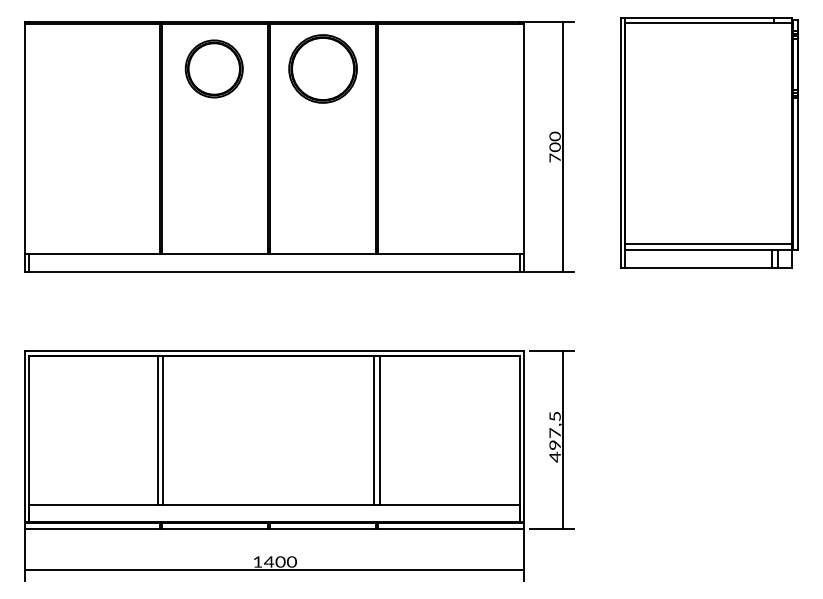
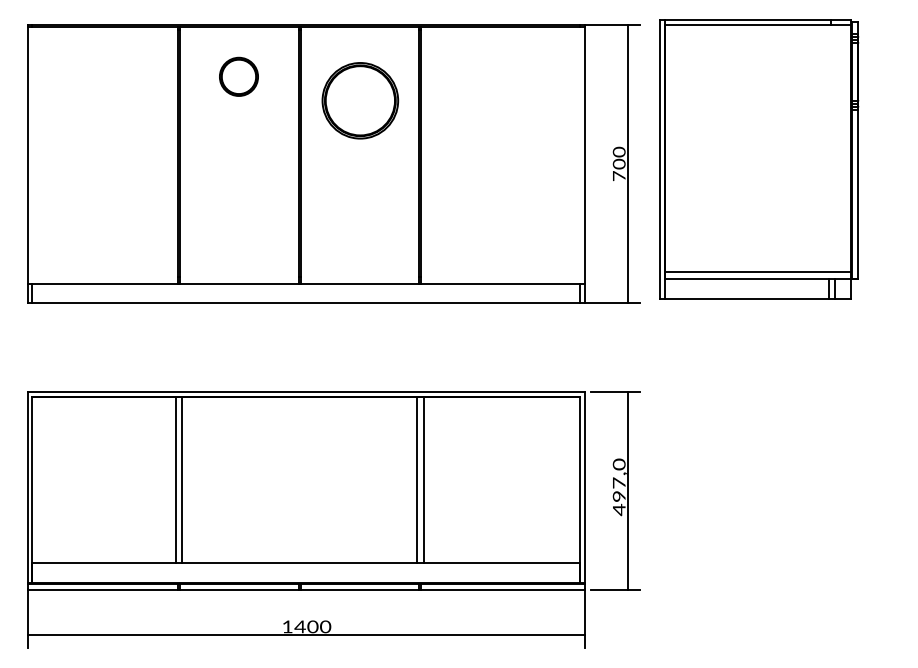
part: (213, 68) -> (238, 76), size x0.6
part: (323, 68) -> (360, 100), moved
part: (709, 143) -> (759, 159), moved
text: (554, 416) -> (618, 464), 497,5 -> 497,0

